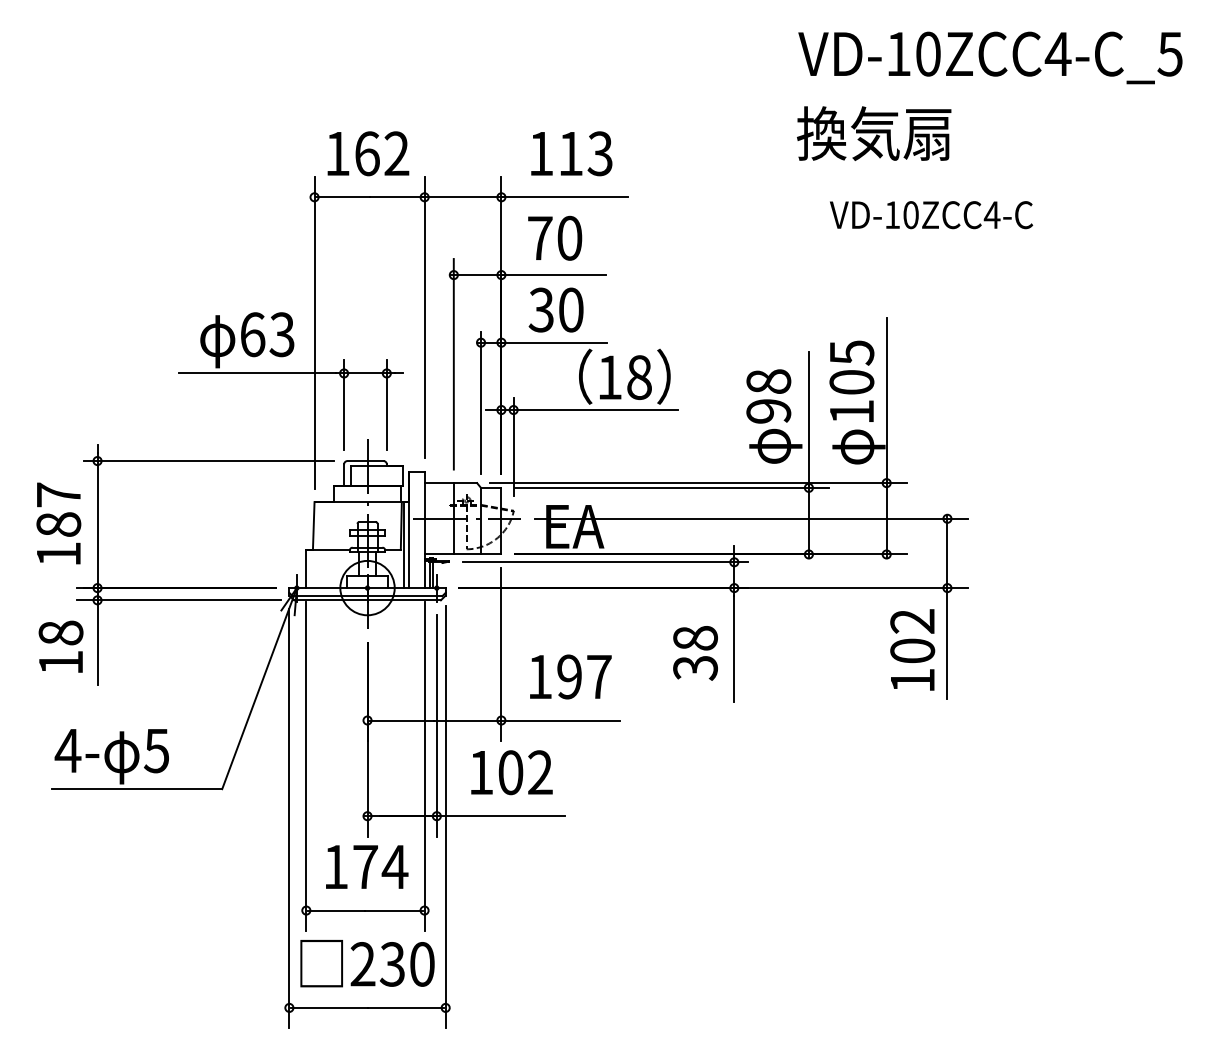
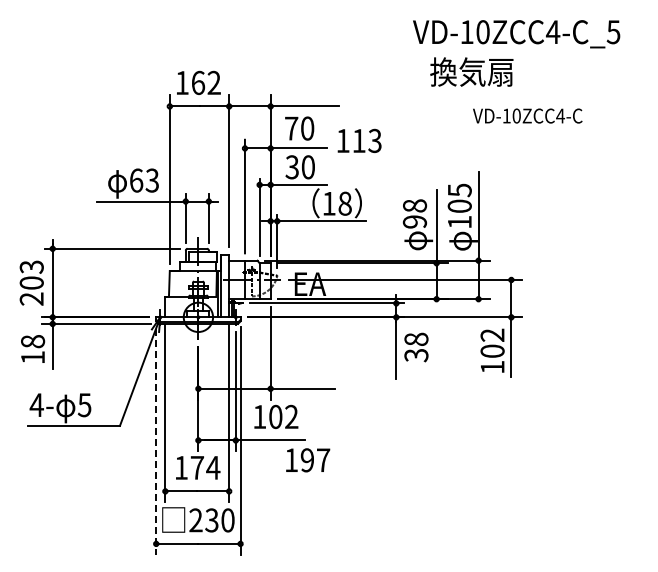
text: (990, 58) -> (516, 34), moved
text: (571, 152) -> (359, 140), moved
text: (930, 214) -> (527, 115), moved
text: (58, 523) -> (31, 282), 187 -> 203
text: (695, 653) -> (416, 347), moved
text: (571, 677) -> (308, 460), moved
line: (289, 819) -> (156, 442), solid -> dashed

